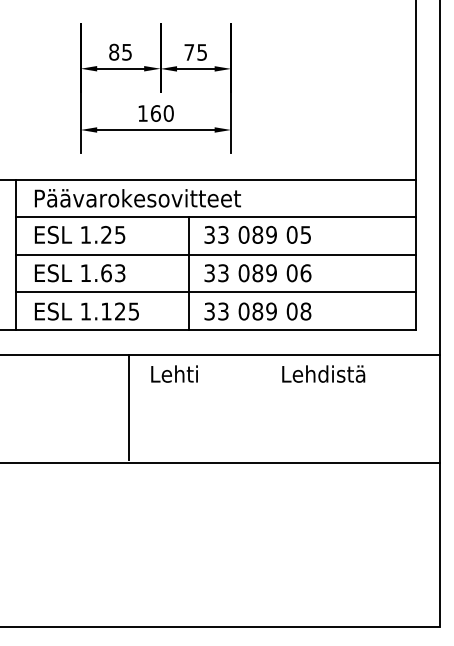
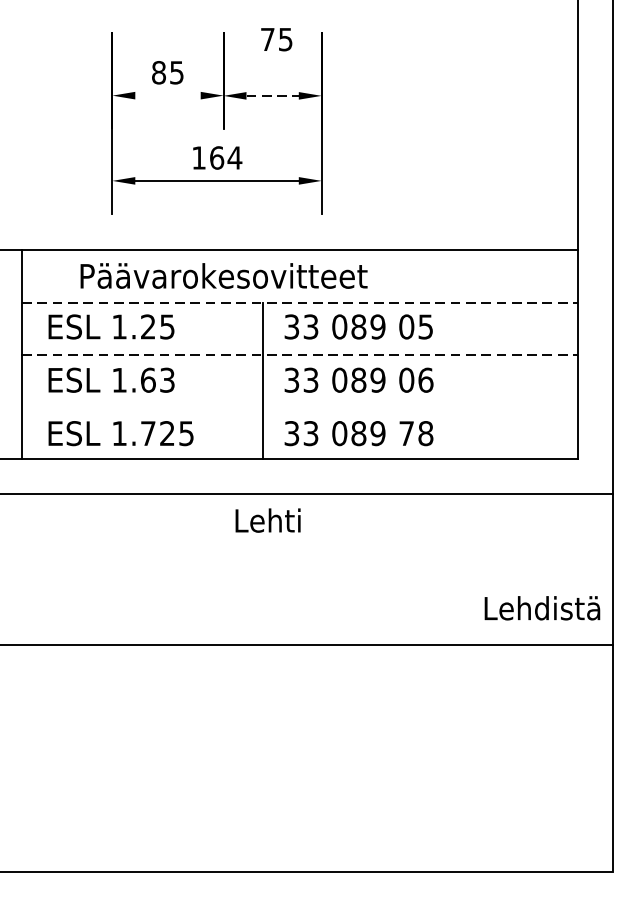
text: (195, 52) -> (276, 39), moved
line: (120, 68) -> (167, 95), removed
line: (195, 68) -> (272, 95), solid -> dashed
text: (168, 113) -> (234, 157), 160 -> 164
text: (137, 198) -> (223, 276), moved
line: (215, 217) -> (299, 302), solid -> dashed
line: (215, 254) -> (299, 354), solid -> dashed
line: (215, 292) -> (299, 407), removed
text: (106, 311) -> (148, 433), 1.125 -> 1.725
text: (291, 311) -> (405, 433), 08 -> 78
text: (174, 373) -> (267, 519), moved
text: (323, 373) -> (542, 607), moved
line: (129, 407) -> (180, 567), removed

